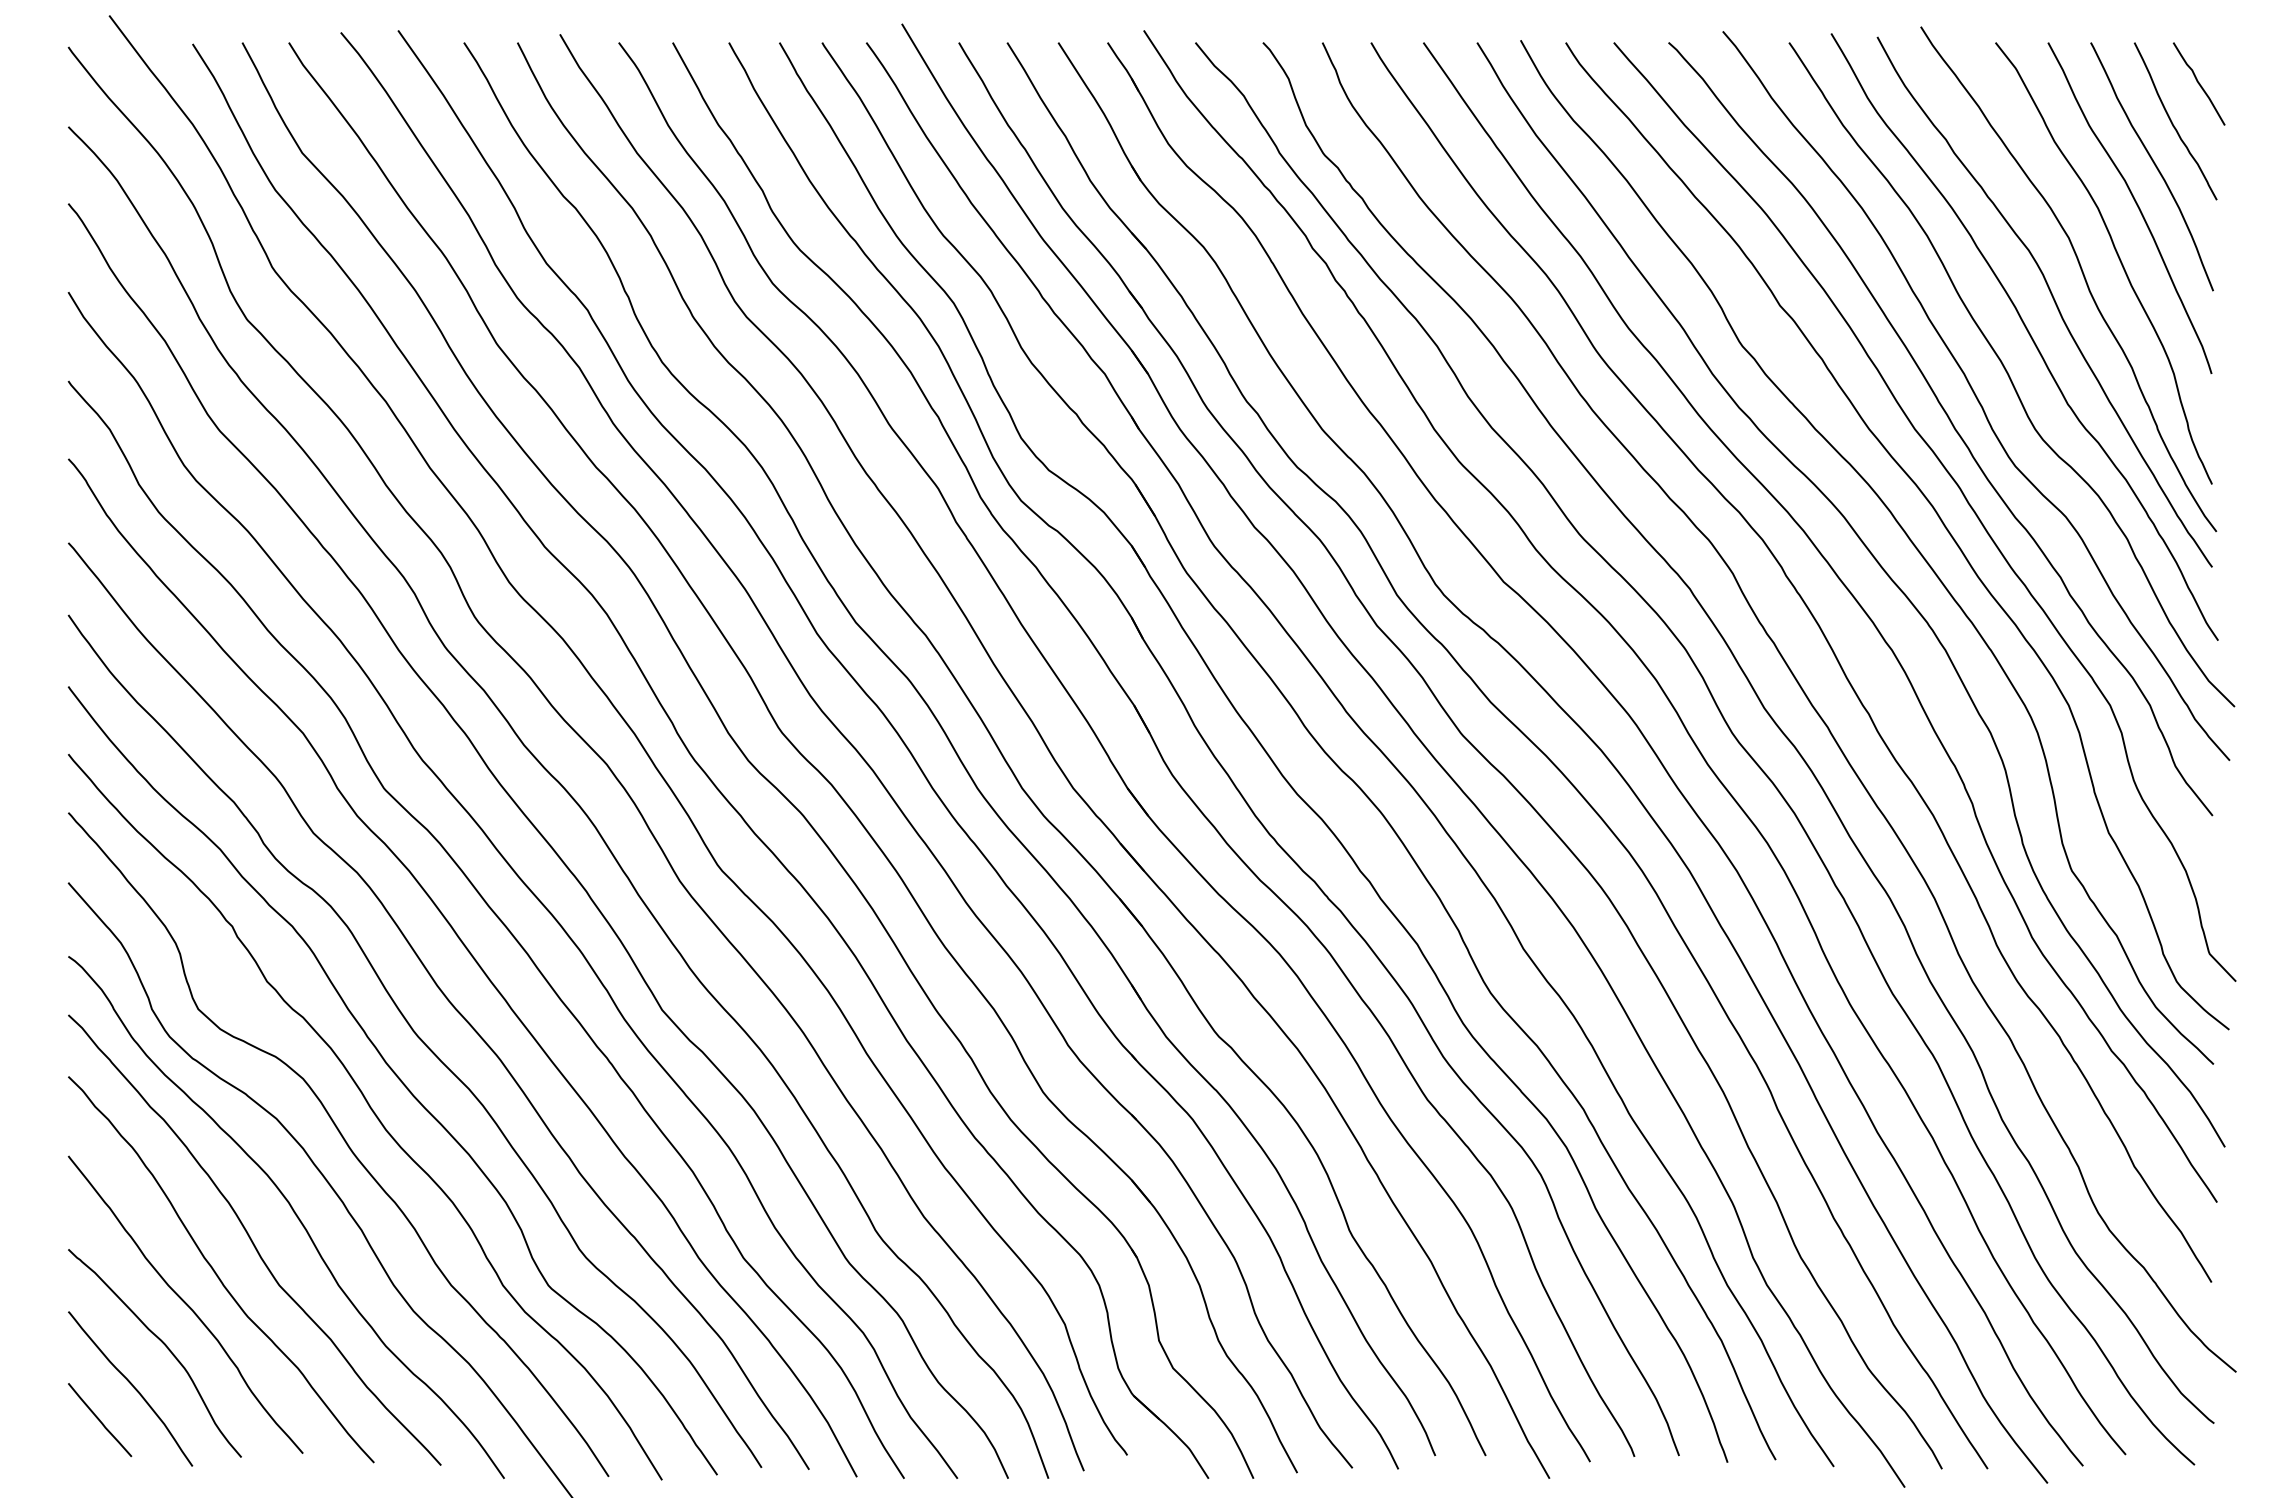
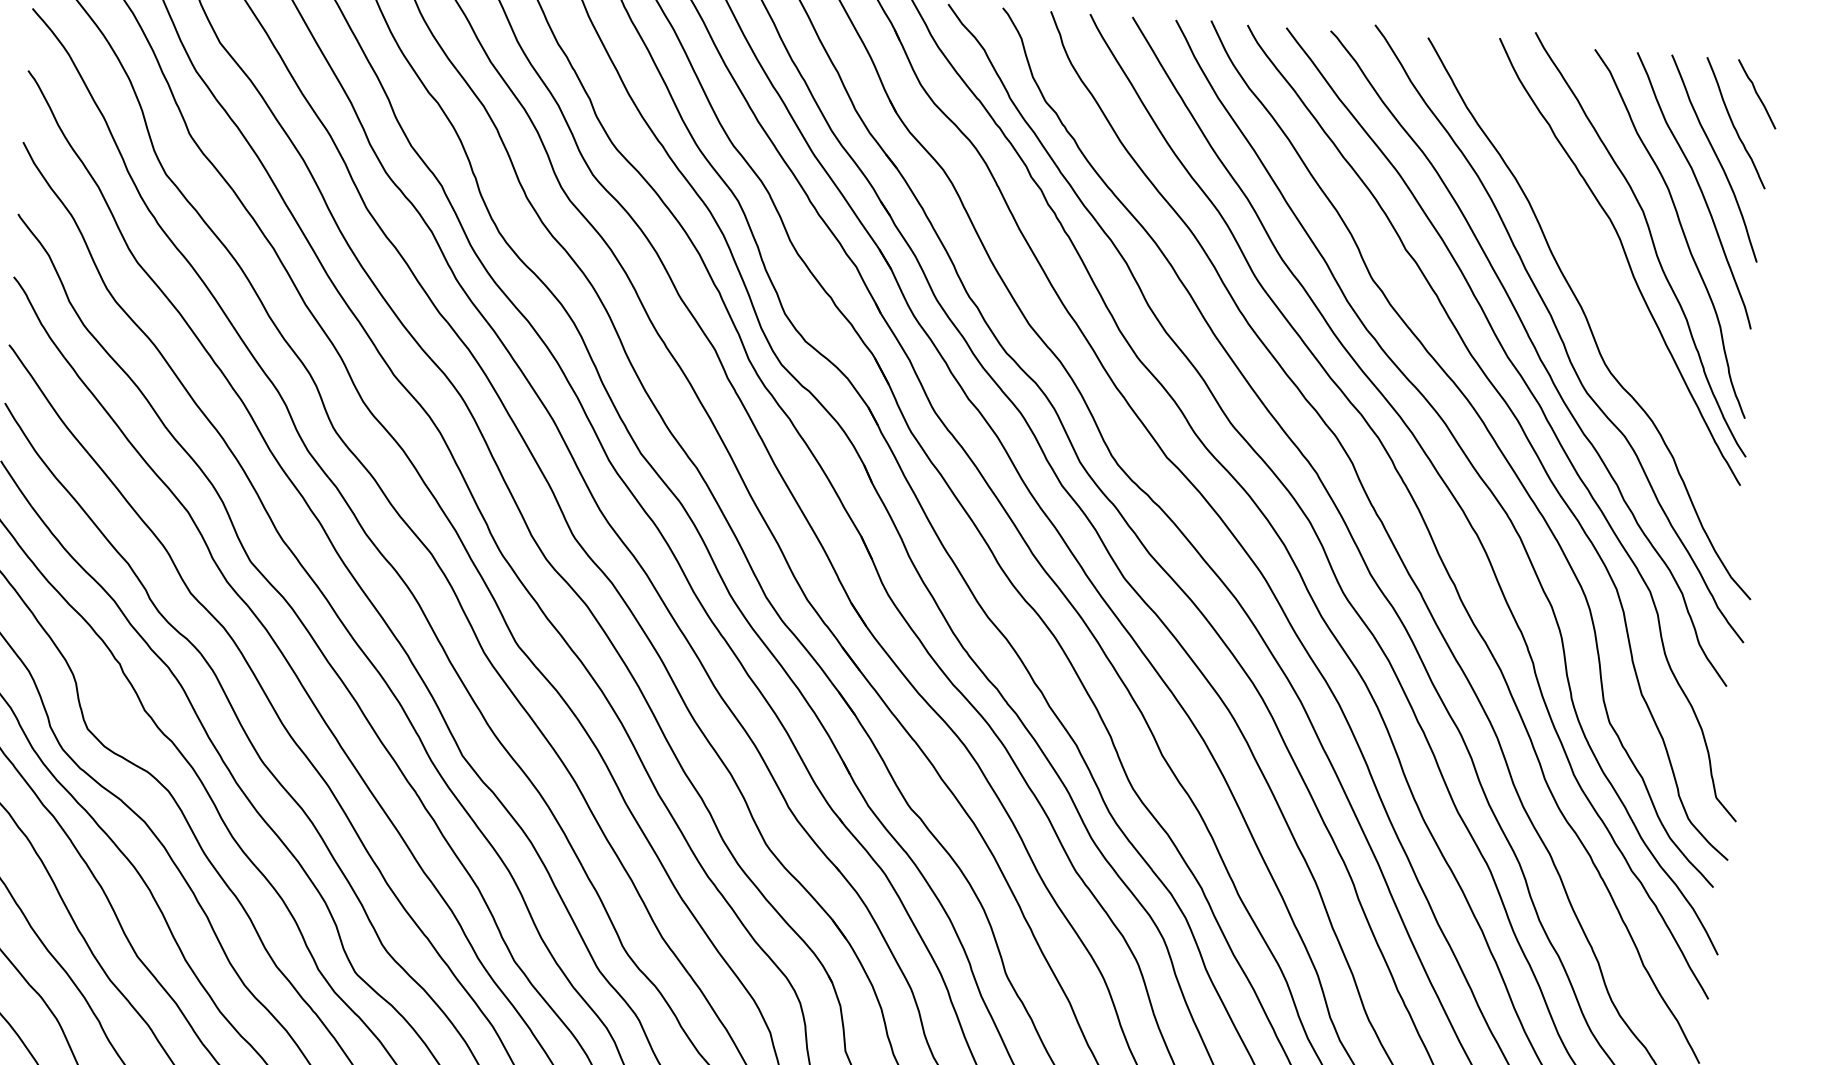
curve: (2028, 334) -> (1605, 287), removed

